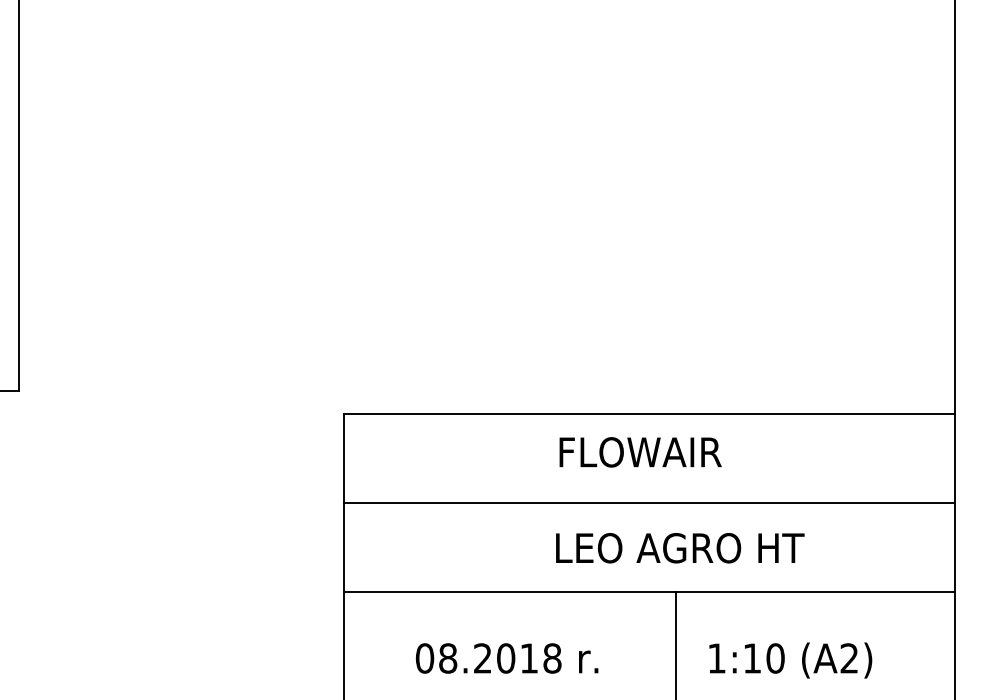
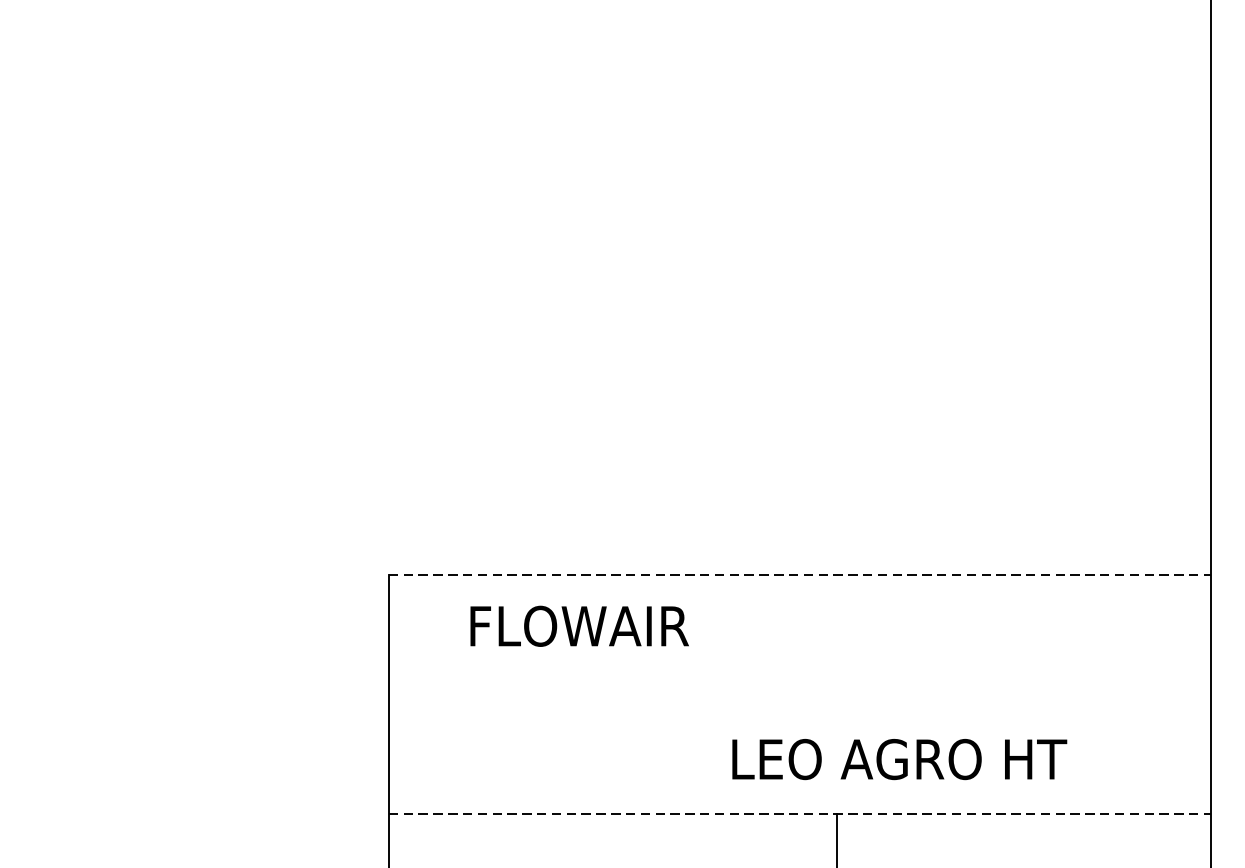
line: (649, 414) -> (800, 575), solid -> dashed
text: (640, 452) -> (579, 626), moved
line: (648, 503) -> (798, 695), removed
text: (680, 548) -> (900, 759), moved
line: (649, 591) -> (800, 813), solid -> dashed

